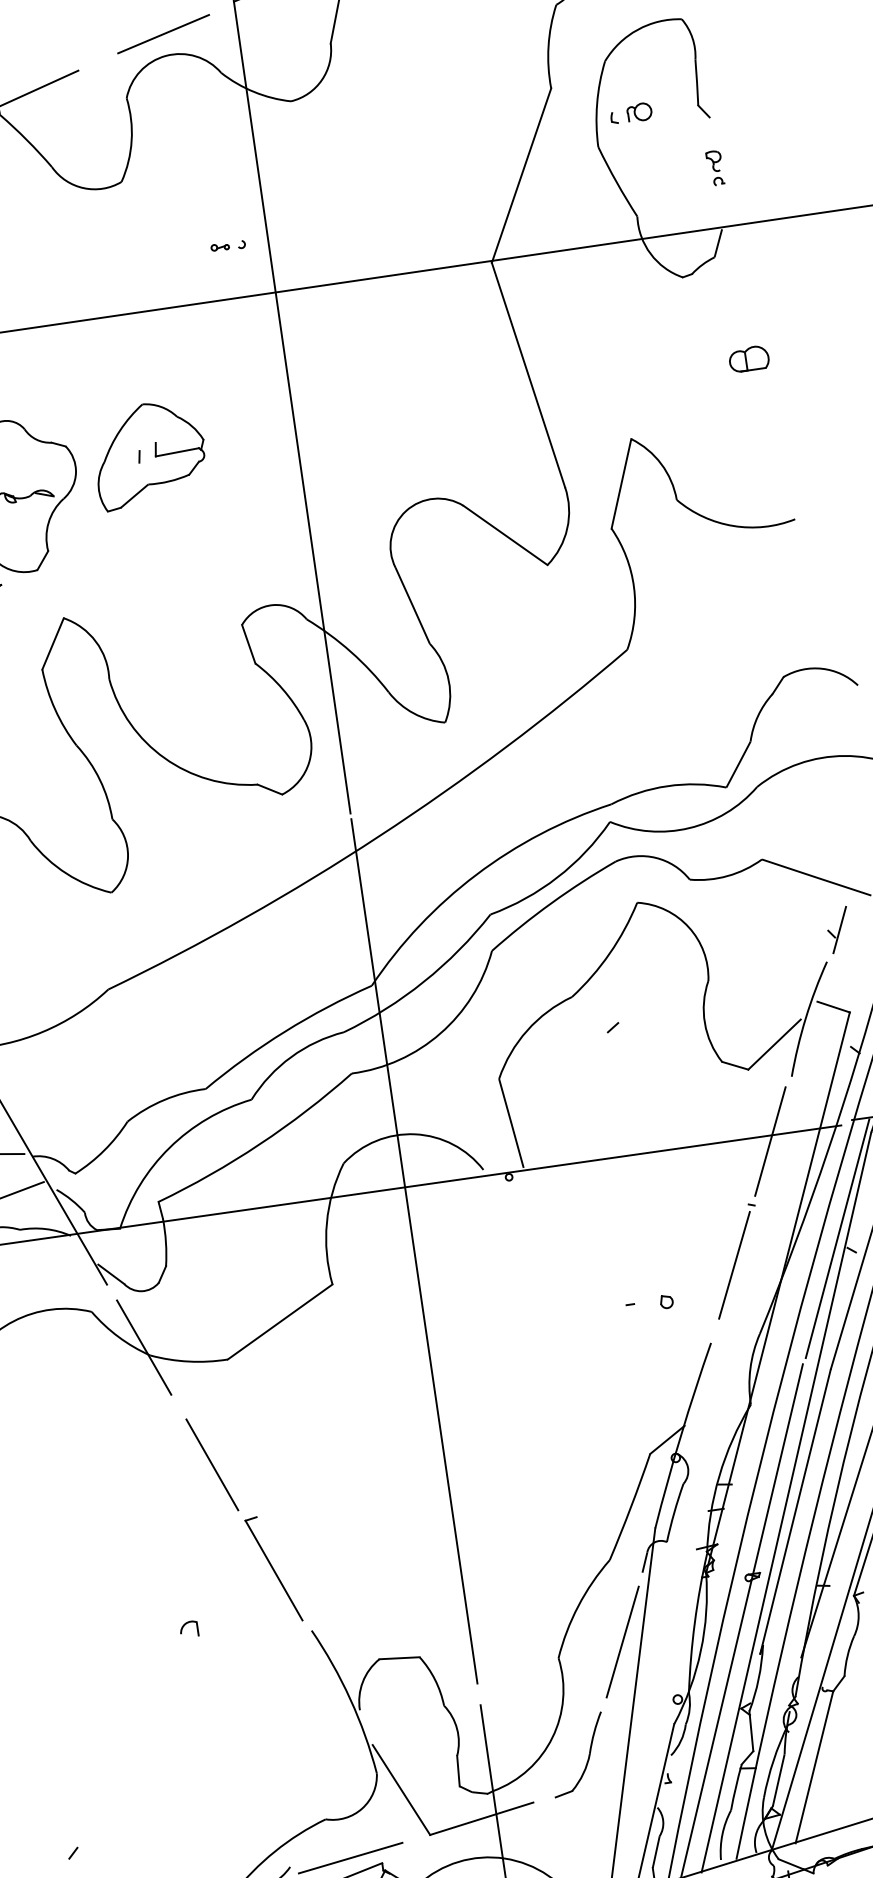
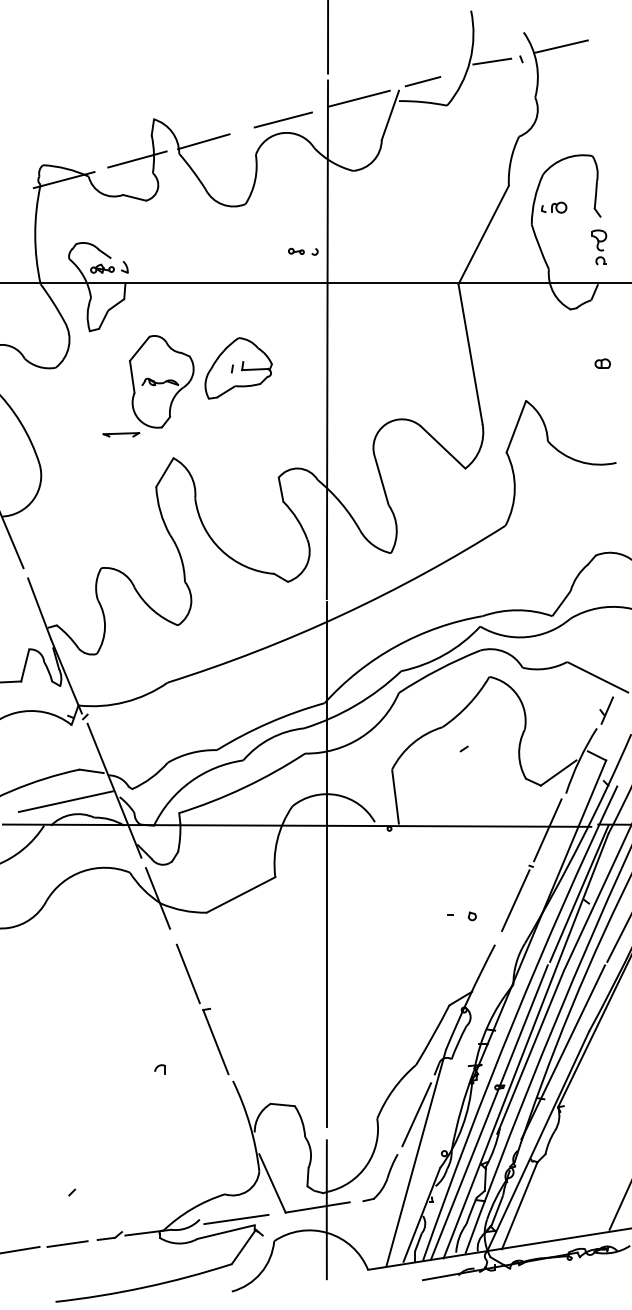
part: (715, 168) -> (599, 247), size x1.67
part: (228, 246) -> (303, 251), size x1.43
part: (748, 358) -> (602, 363), size x0.62

